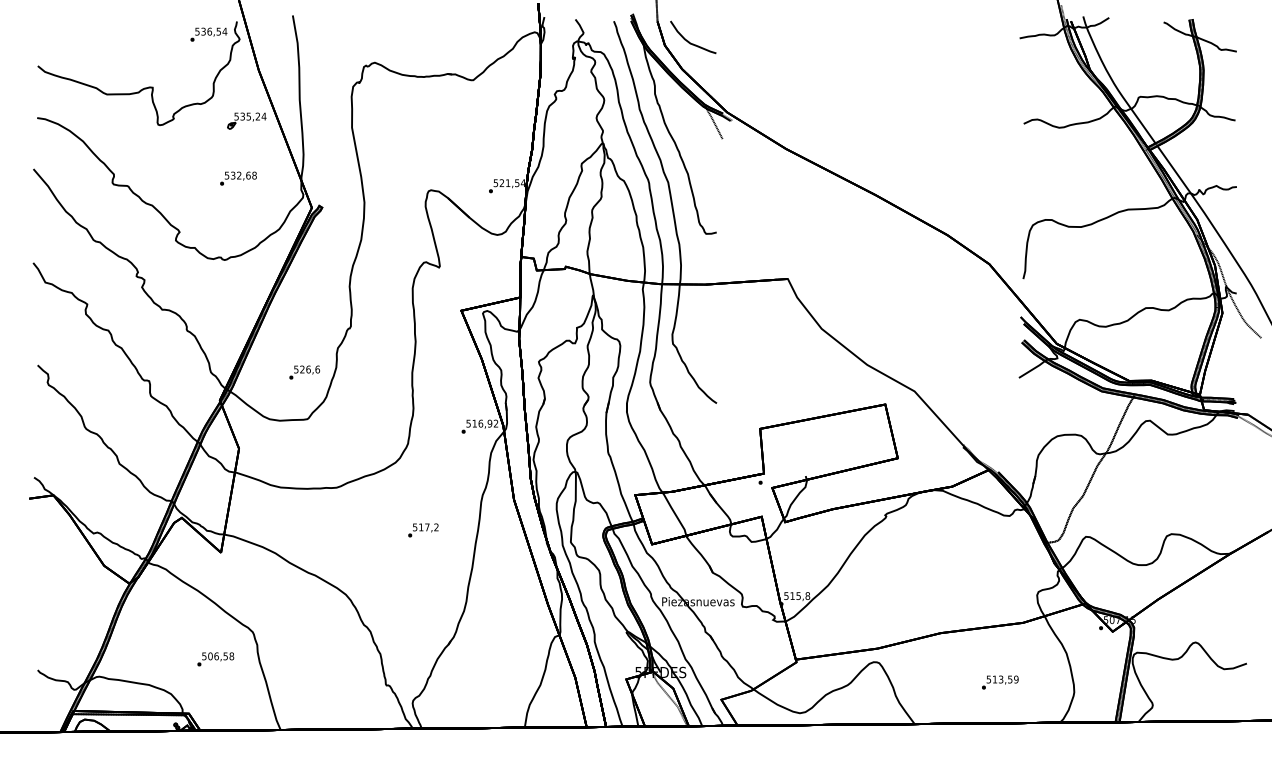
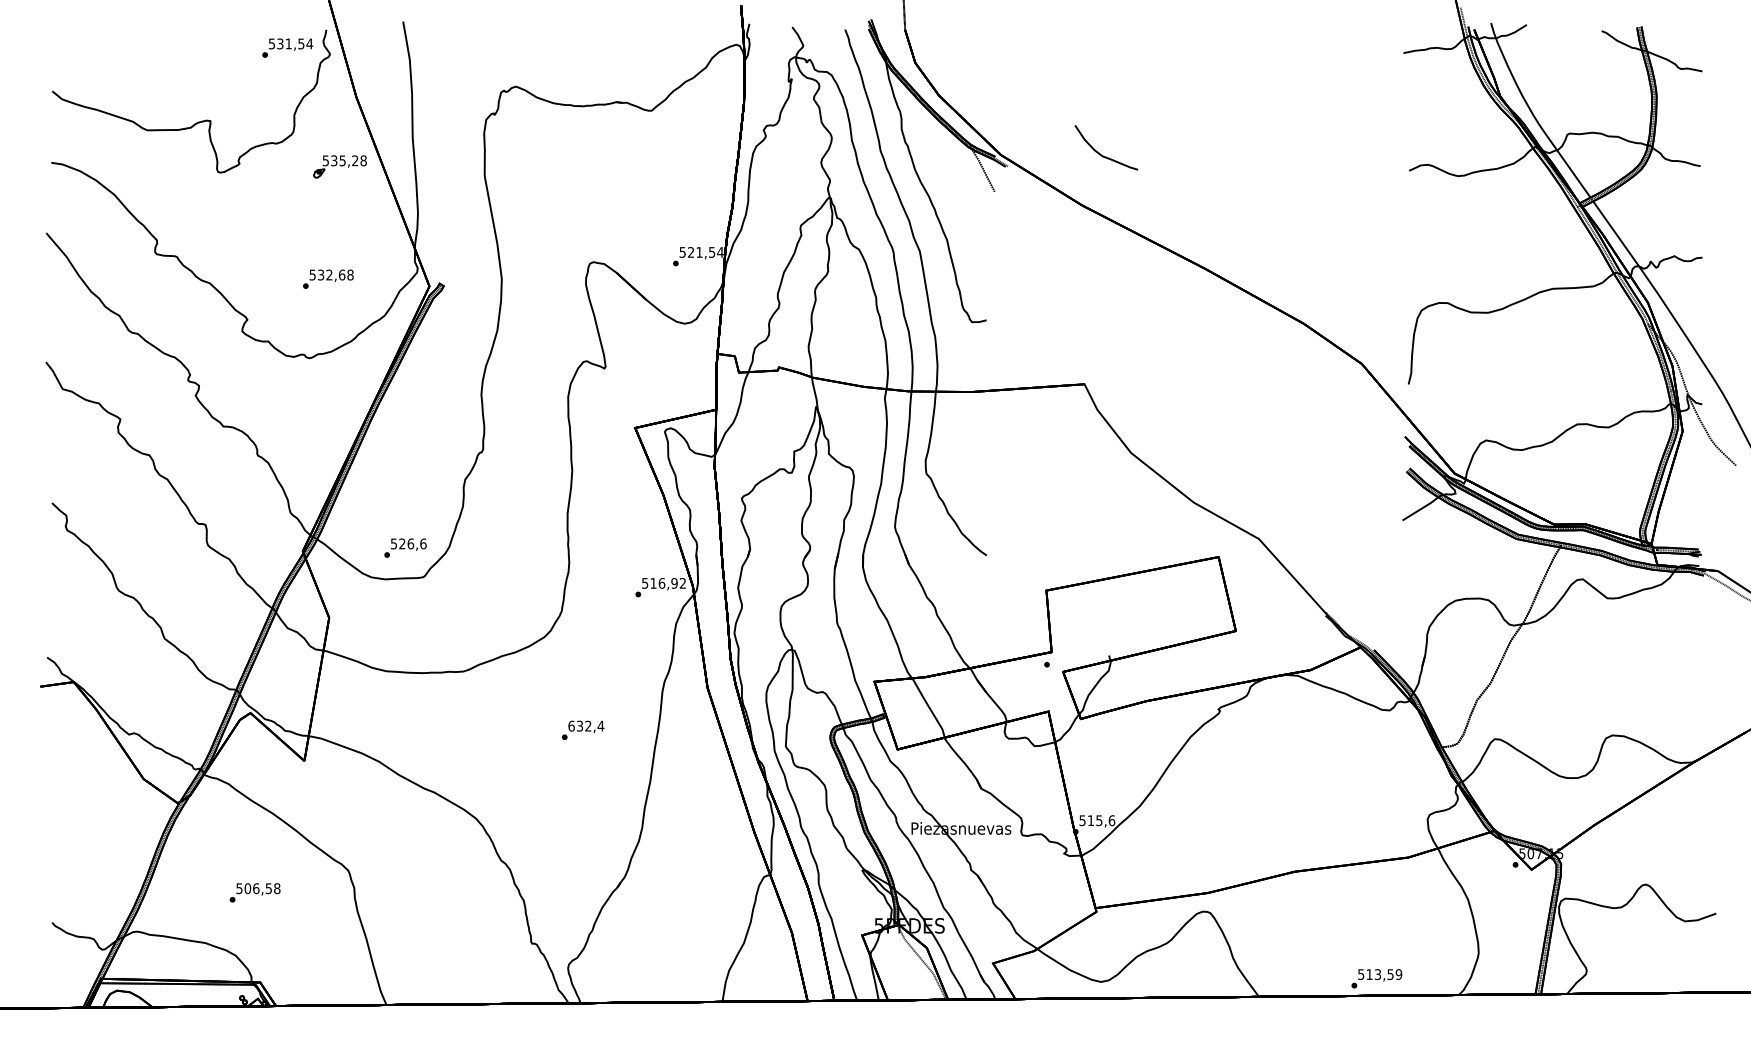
text: (209, 31) -> (288, 43), 536,54 -> 531,54
curve: (689, 41) -> (1100, 153), moved
text: (263, 116) -> (363, 160), 535,24 -> 535,28
text: (238, 178) -> (328, 278), moved
text: (304, 372) -> (405, 547), moved
text: (426, 526) -> (586, 725), 517,2 -> 632,4
text: (807, 595) -> (1111, 820), 515,8 -> 515,6
text: (215, 659) -> (254, 892), moved
text: (1000, 682) -> (1376, 978), moved

